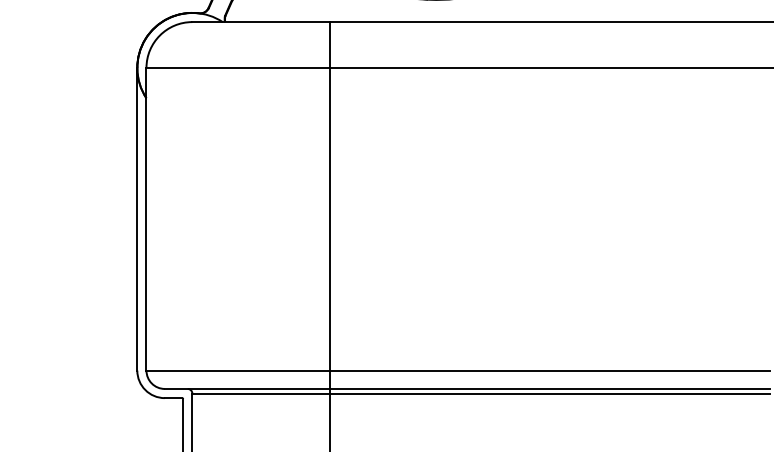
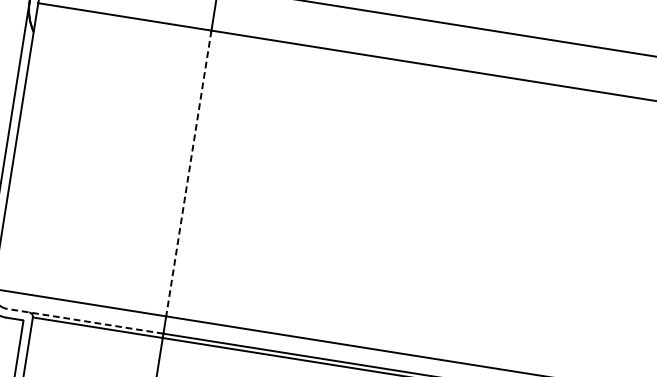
line: (329, 219) -> (188, 173), solid -> dashed
line: (247, 388) -> (85, 320), solid -> dashed

